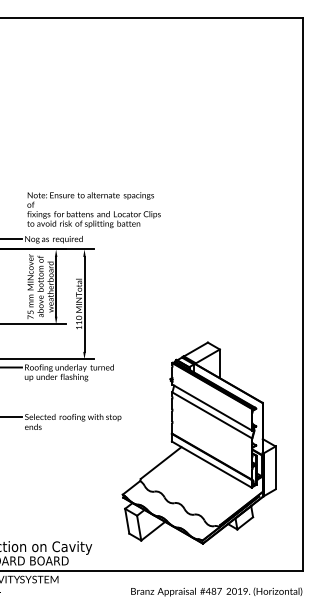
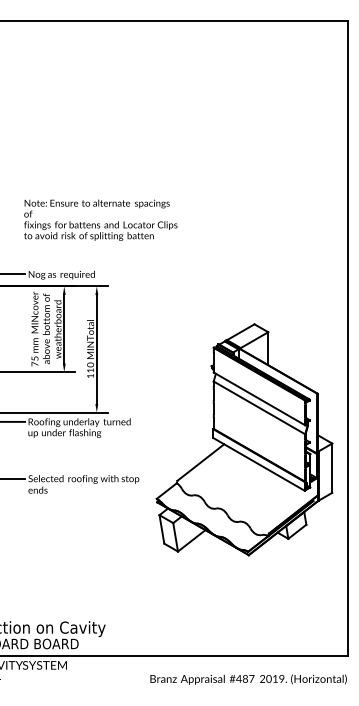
text: (93, 209) -> (100, 219), moved
part: (199, 442) -> (244, 439), moved

